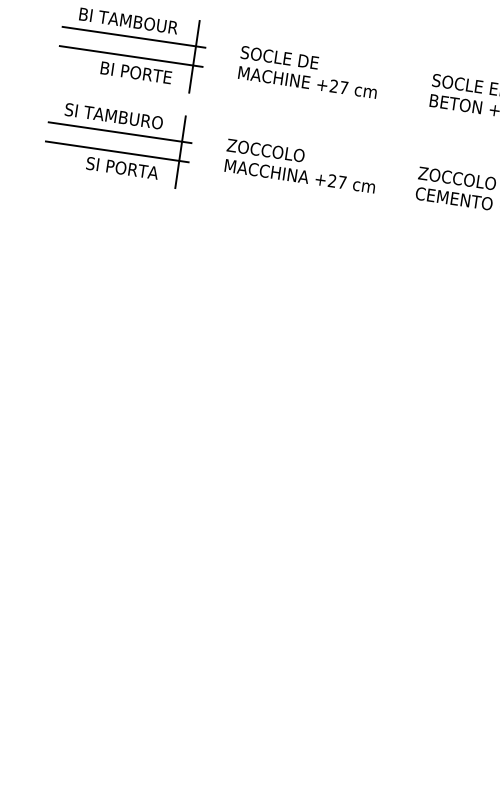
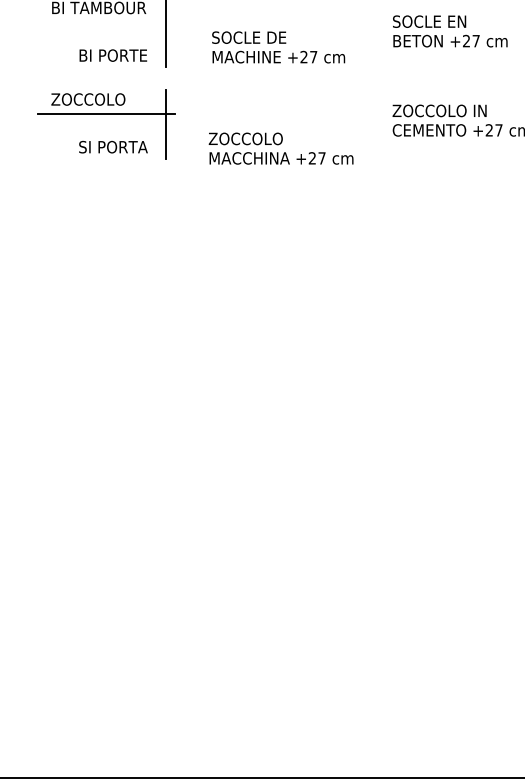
line: (133, 37) -> (105, 22), removed
line: (130, 55) -> (105, 40), removed
text: (308, 72) -> (278, 47), moved
text: (114, 116) -> (98, 99), SI TAMBURO -> ZOCCOLO
line: (116, 151) -> (105, 132), removed
text: (300, 165) -> (280, 148), moved

